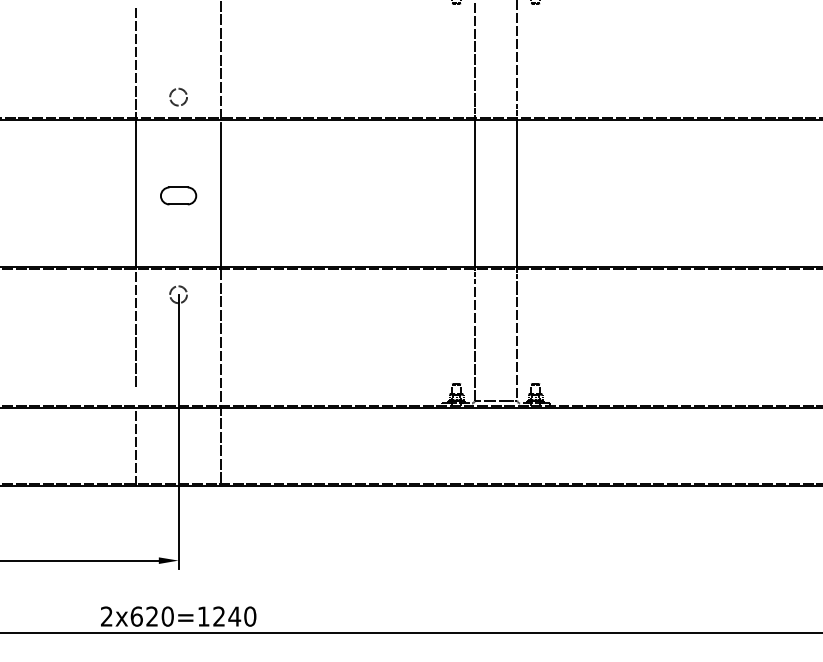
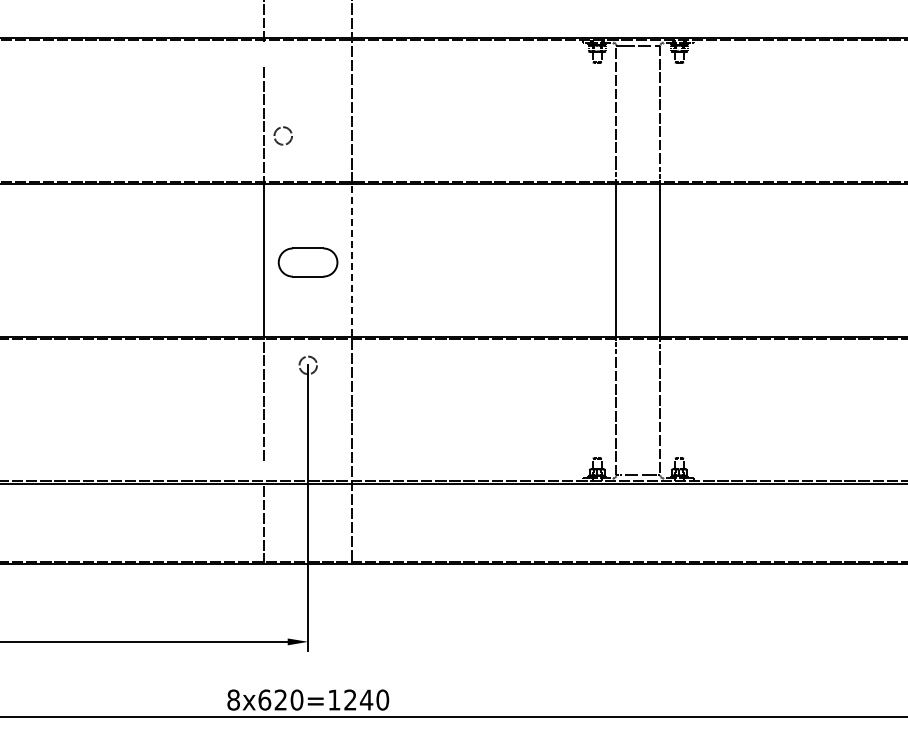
circle: (177, 96) -> (282, 135), moved
part: (178, 195) -> (308, 262), size x1.6
line: (221, 196) -> (352, 263), solid -> dashed
text: (106, 616) -> (233, 699), 2x620=1240 -> 8x620=1240

